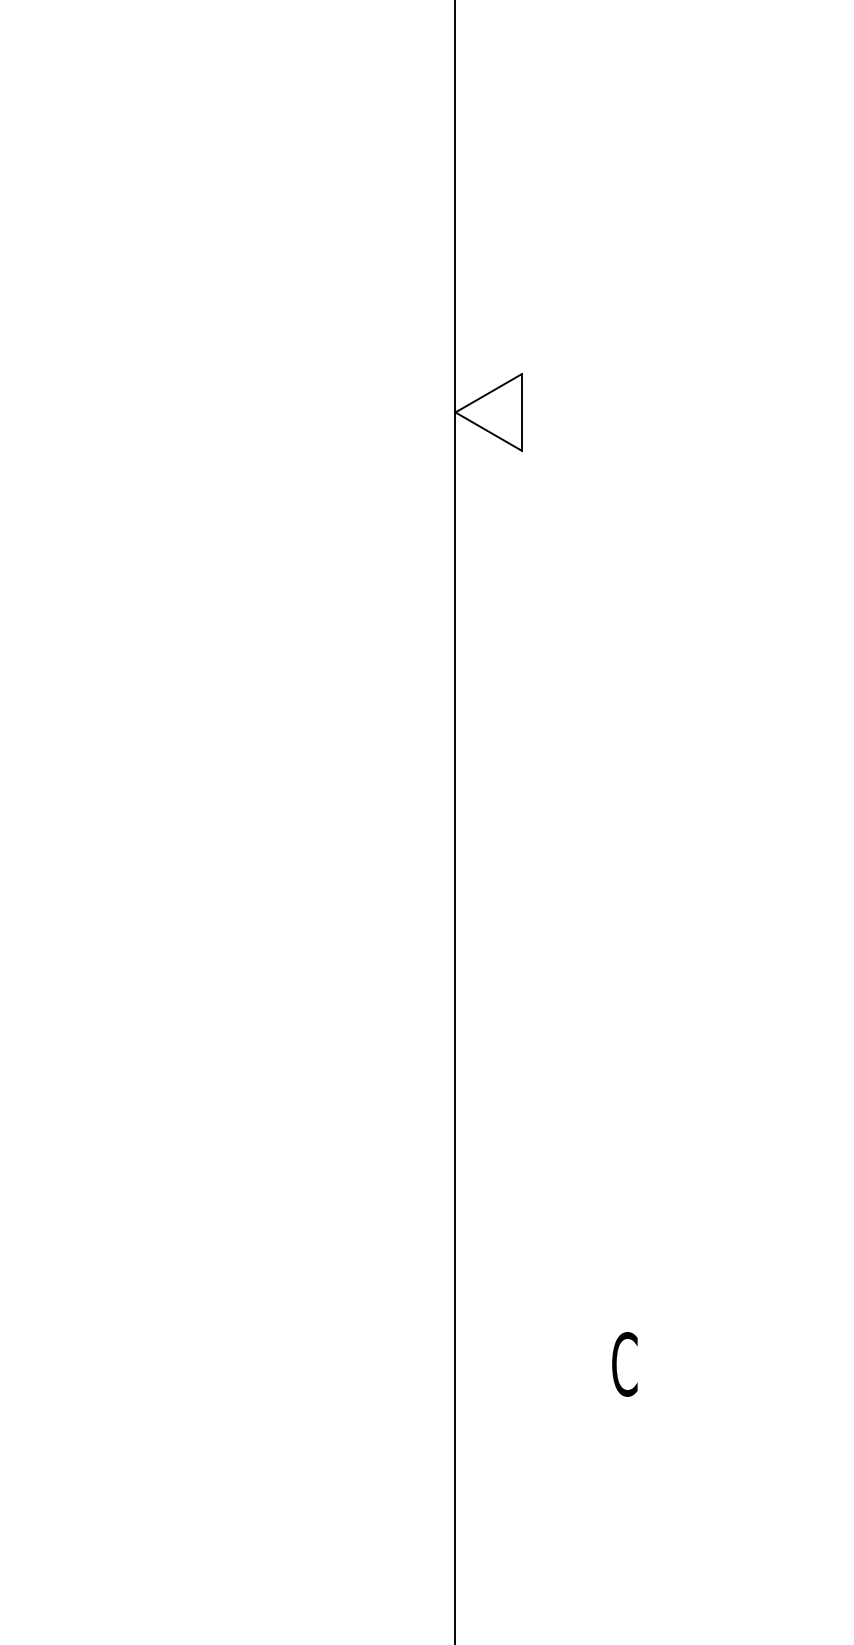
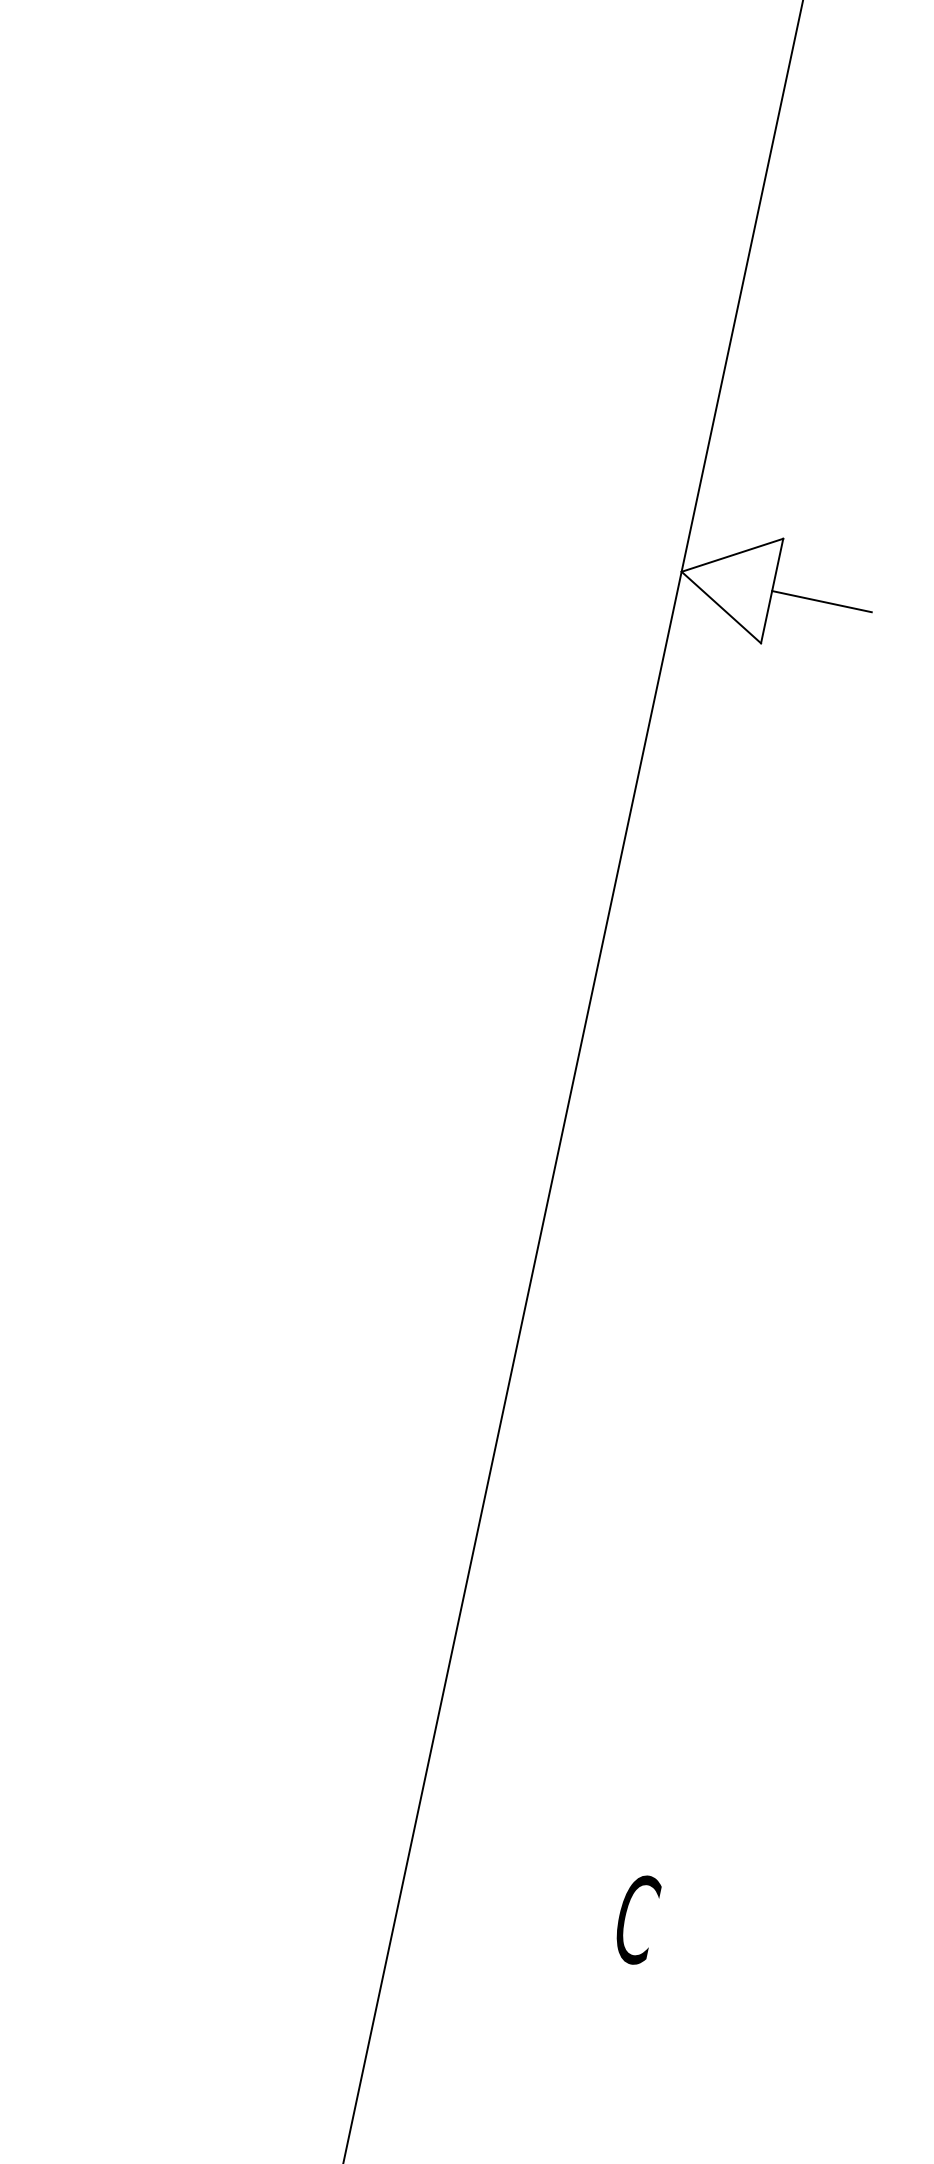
line: (557, 412) -> (820, 601), added

